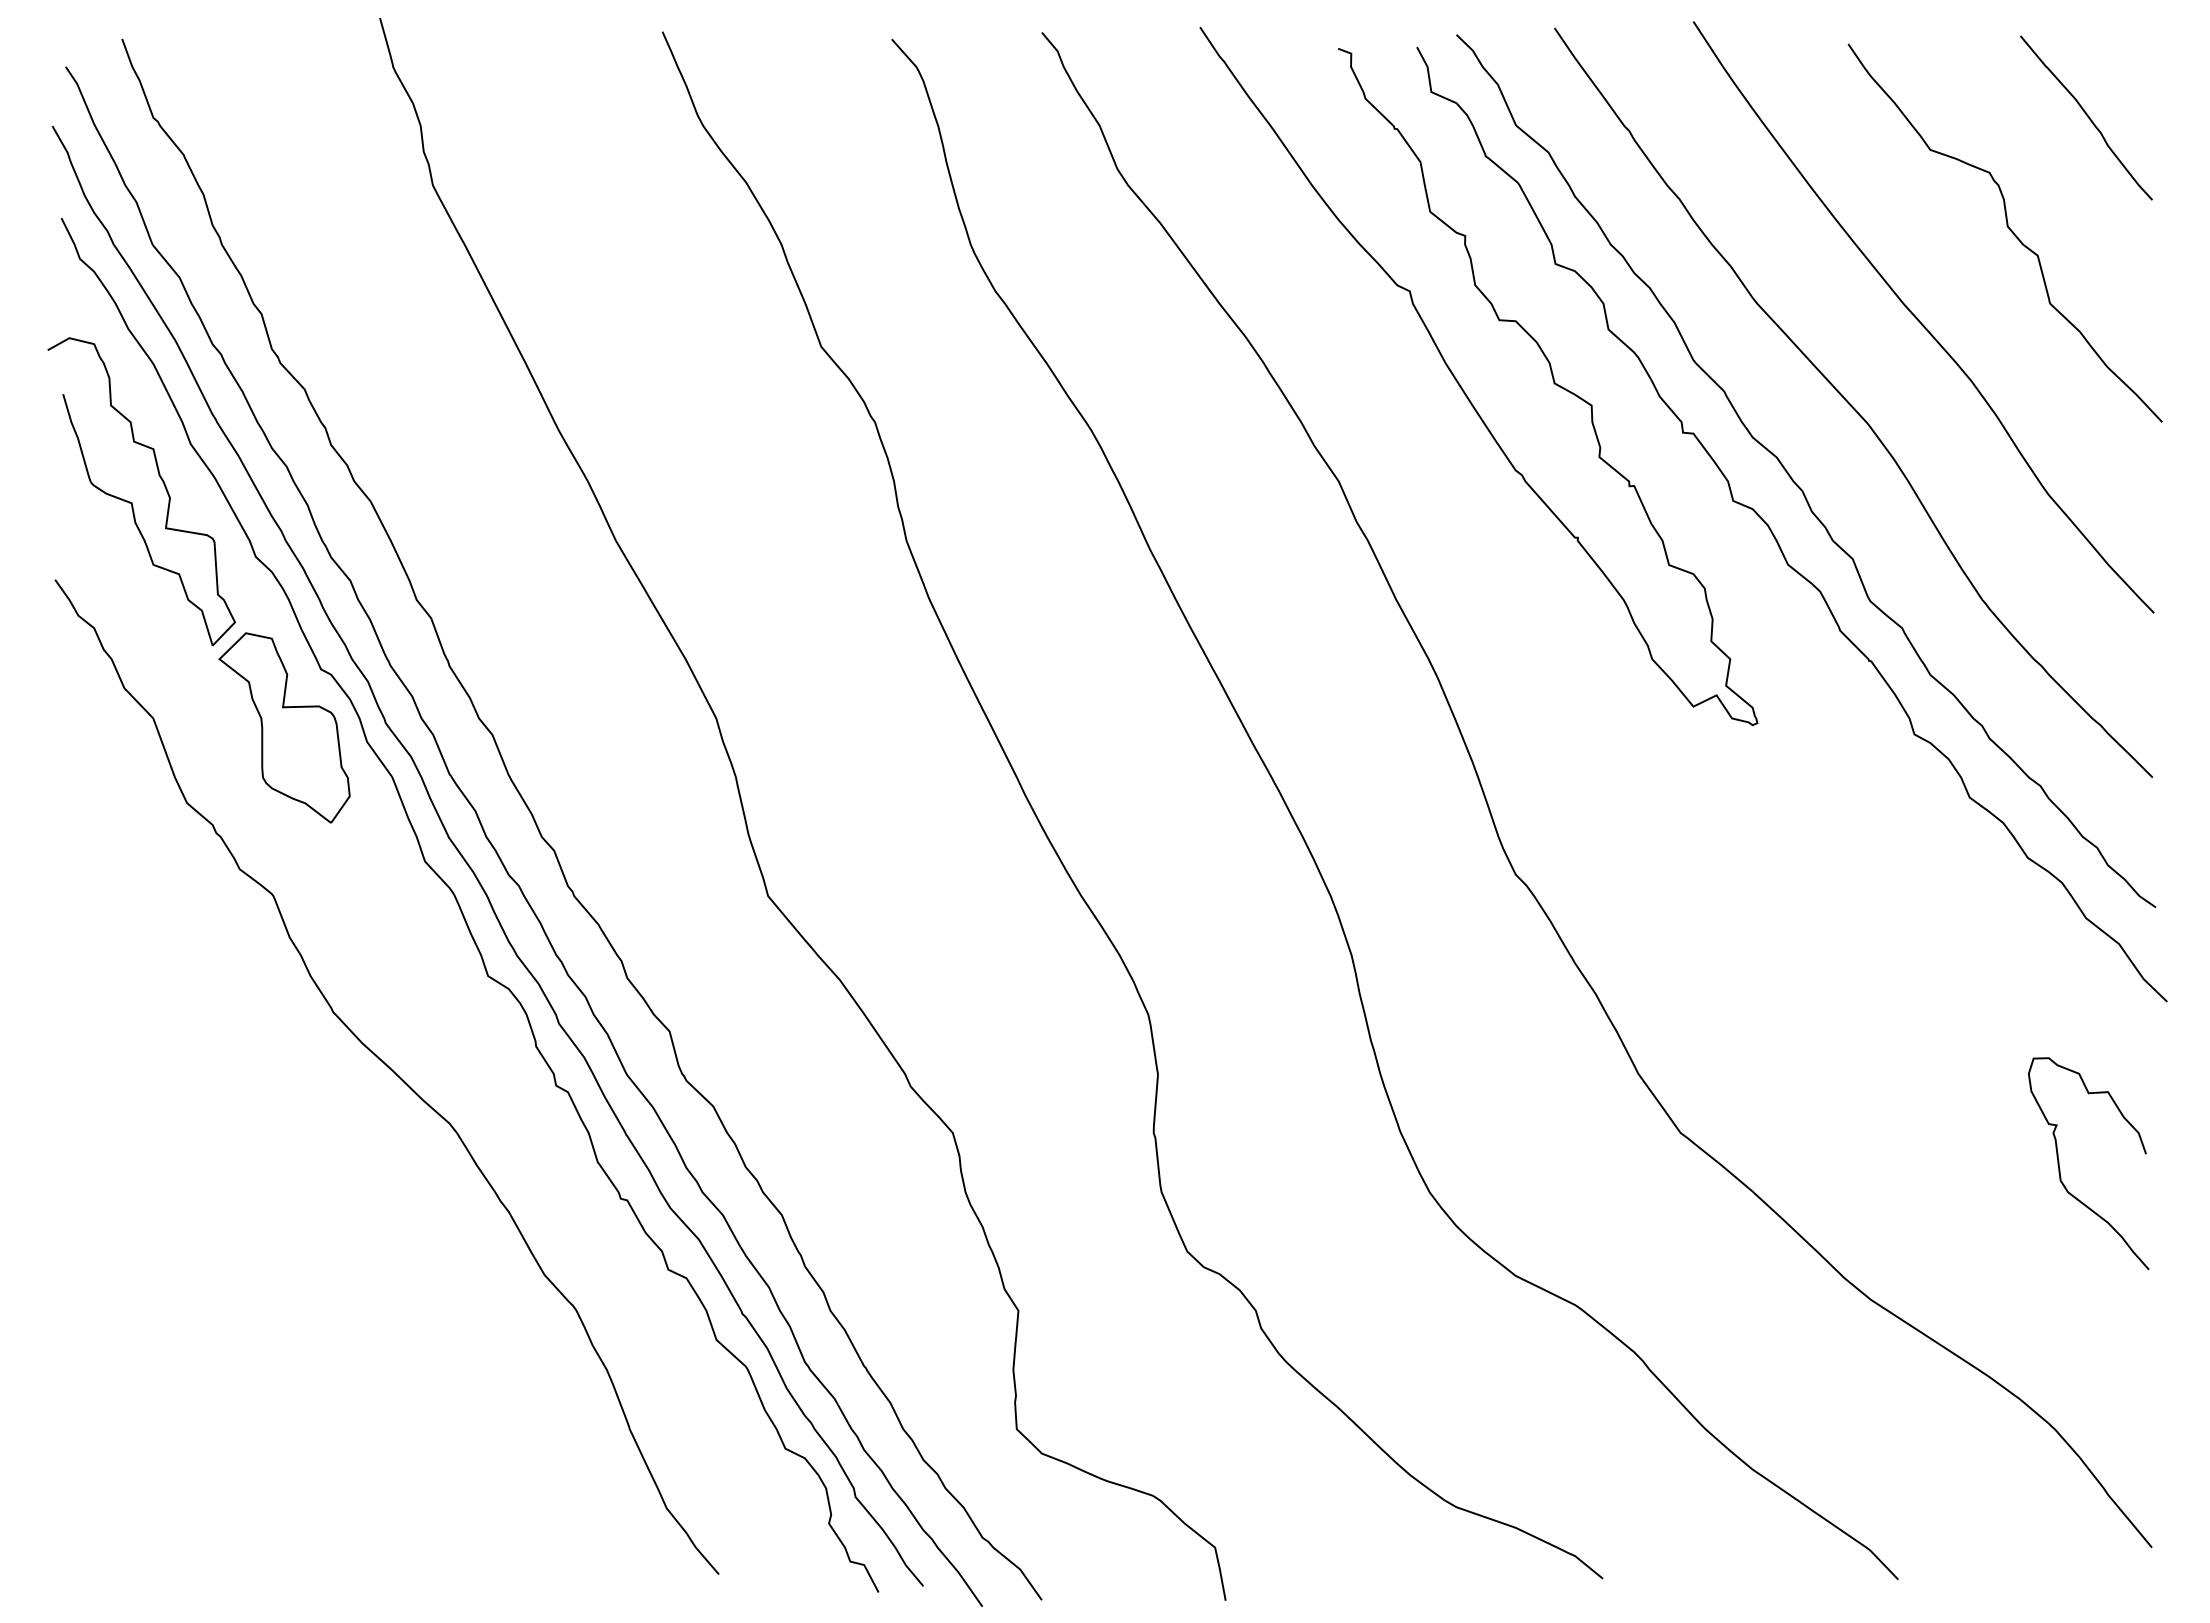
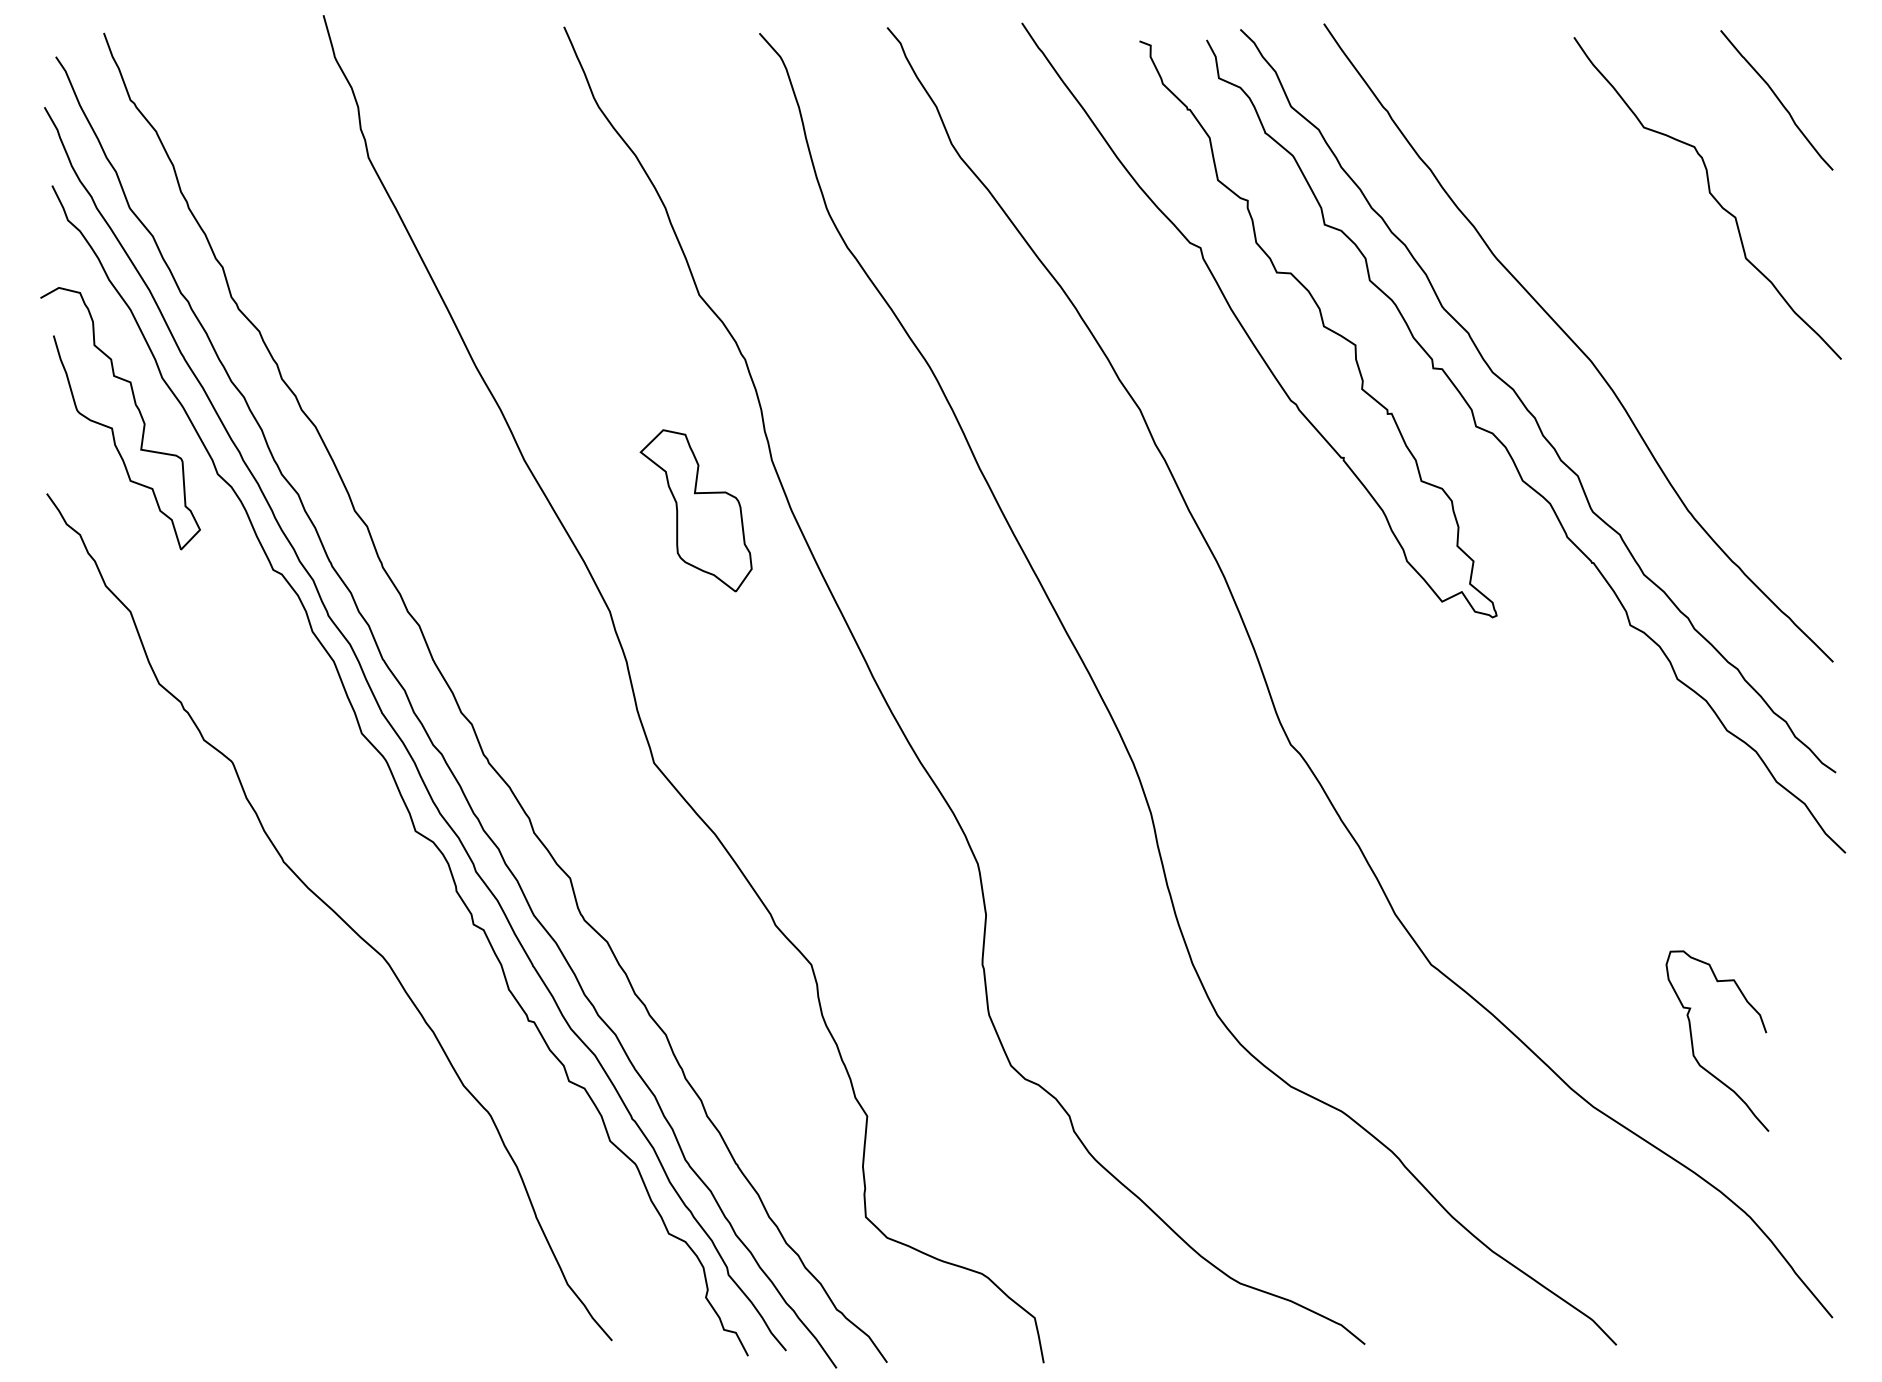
curve: (1919, 320) -> (1634, 272), removed
part: (284, 727) -> (696, 510), moved
curve: (2060, 1168) -> (1693, 1045), moved

